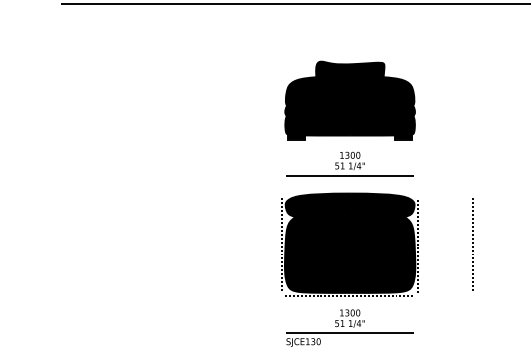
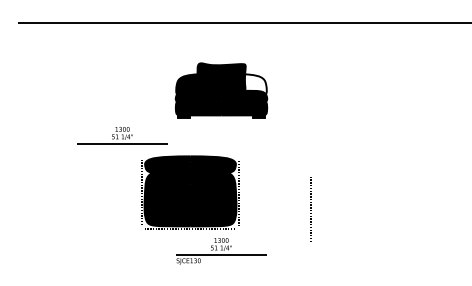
fill: (395, 91) -> (253, 84), removed
part: (350, 164) -> (122, 135), moved
line: (472, 243) -> (310, 208), moved
part: (350, 244) -> (190, 192), moved

